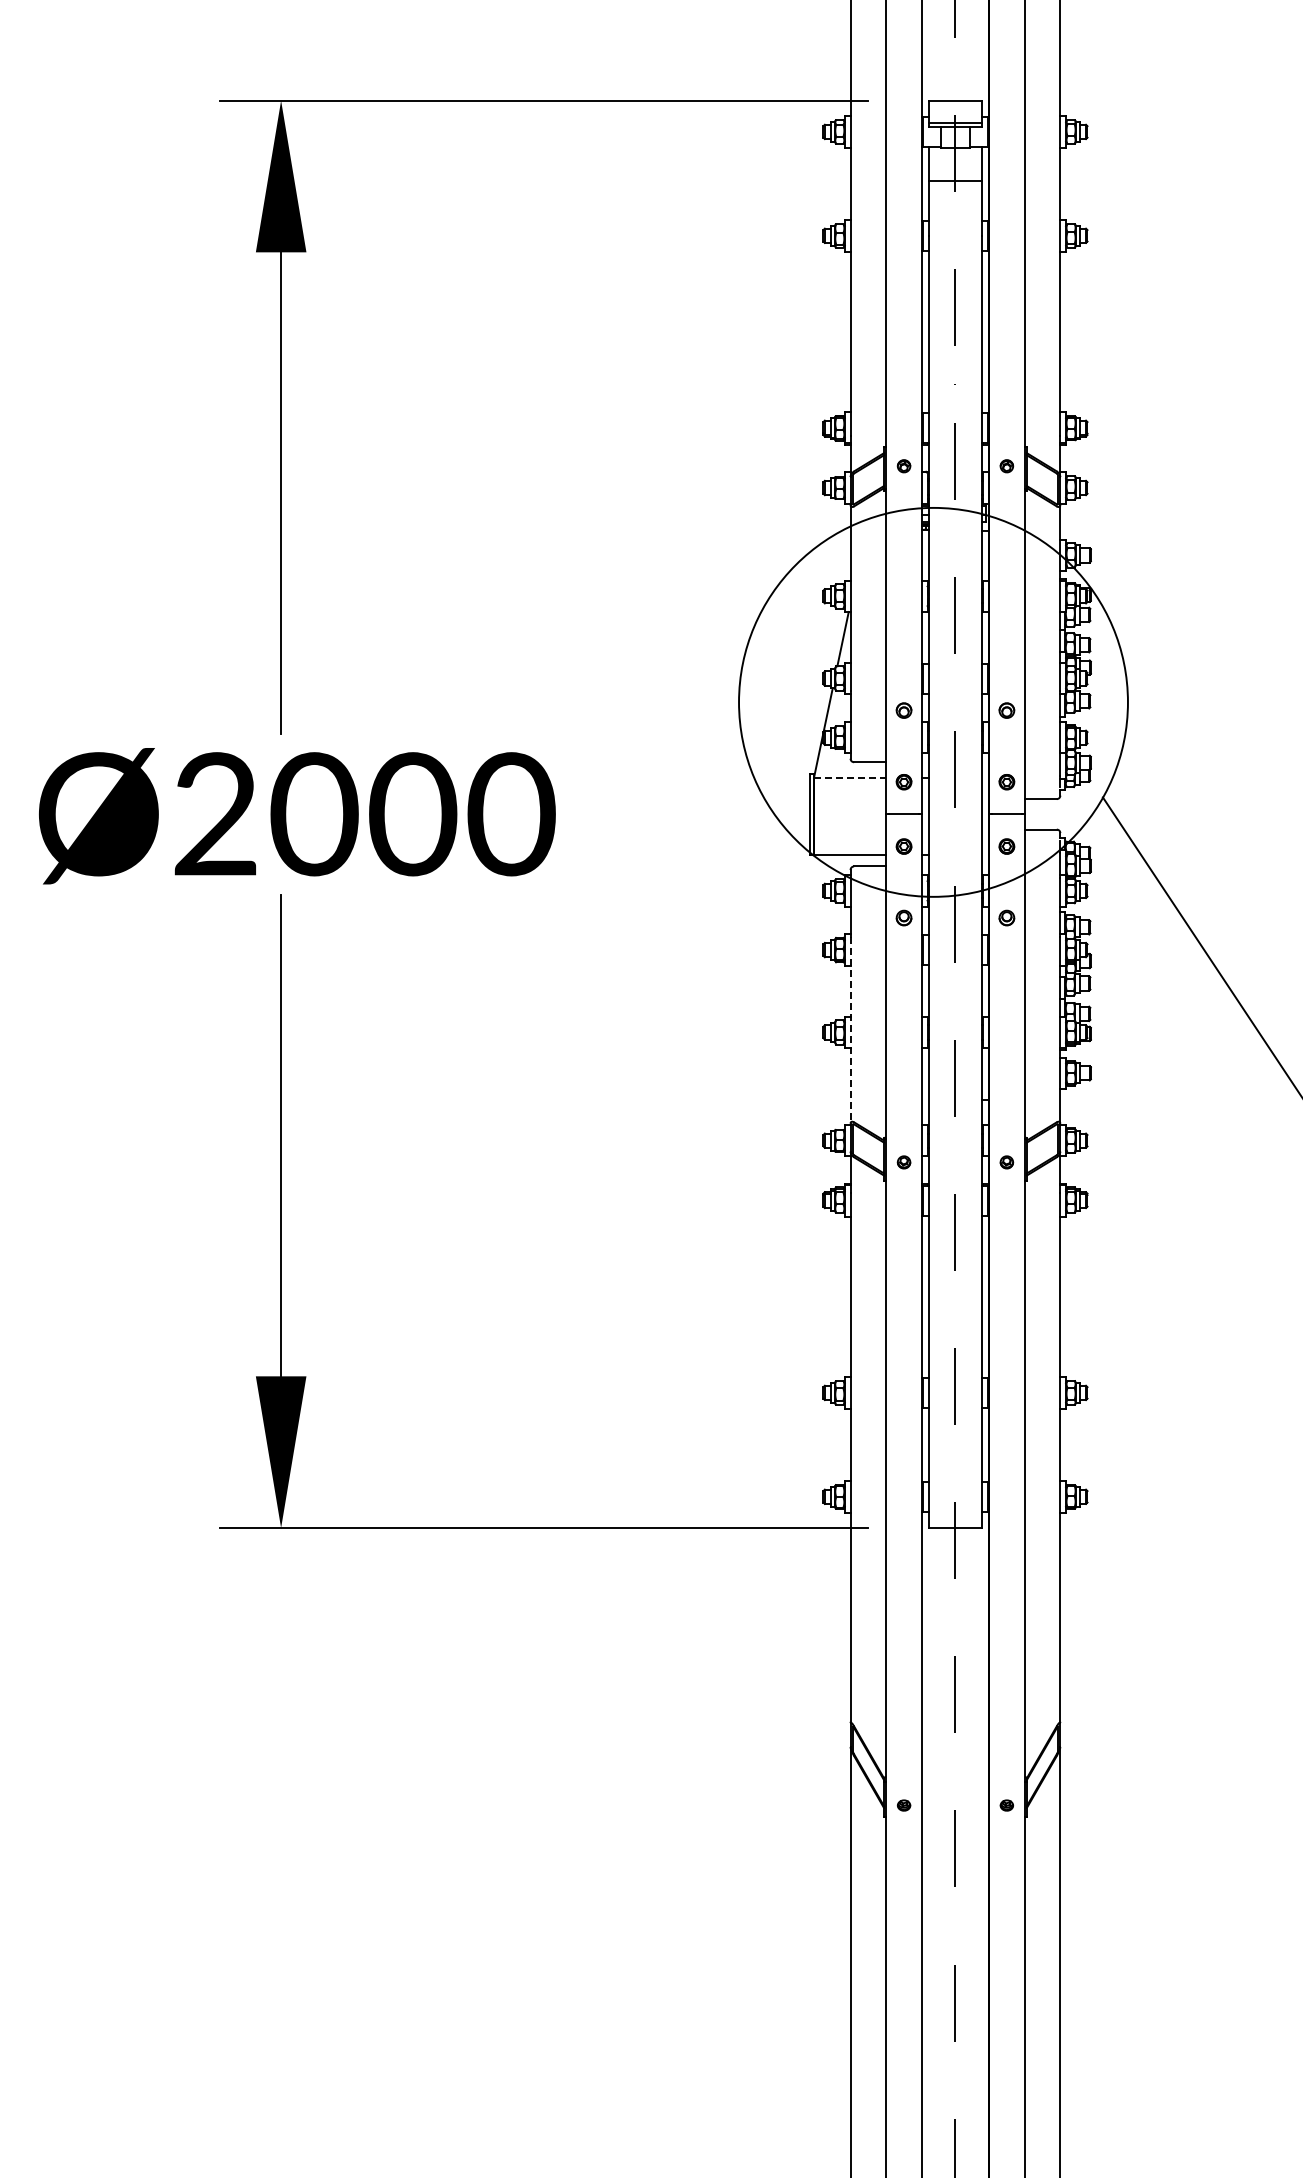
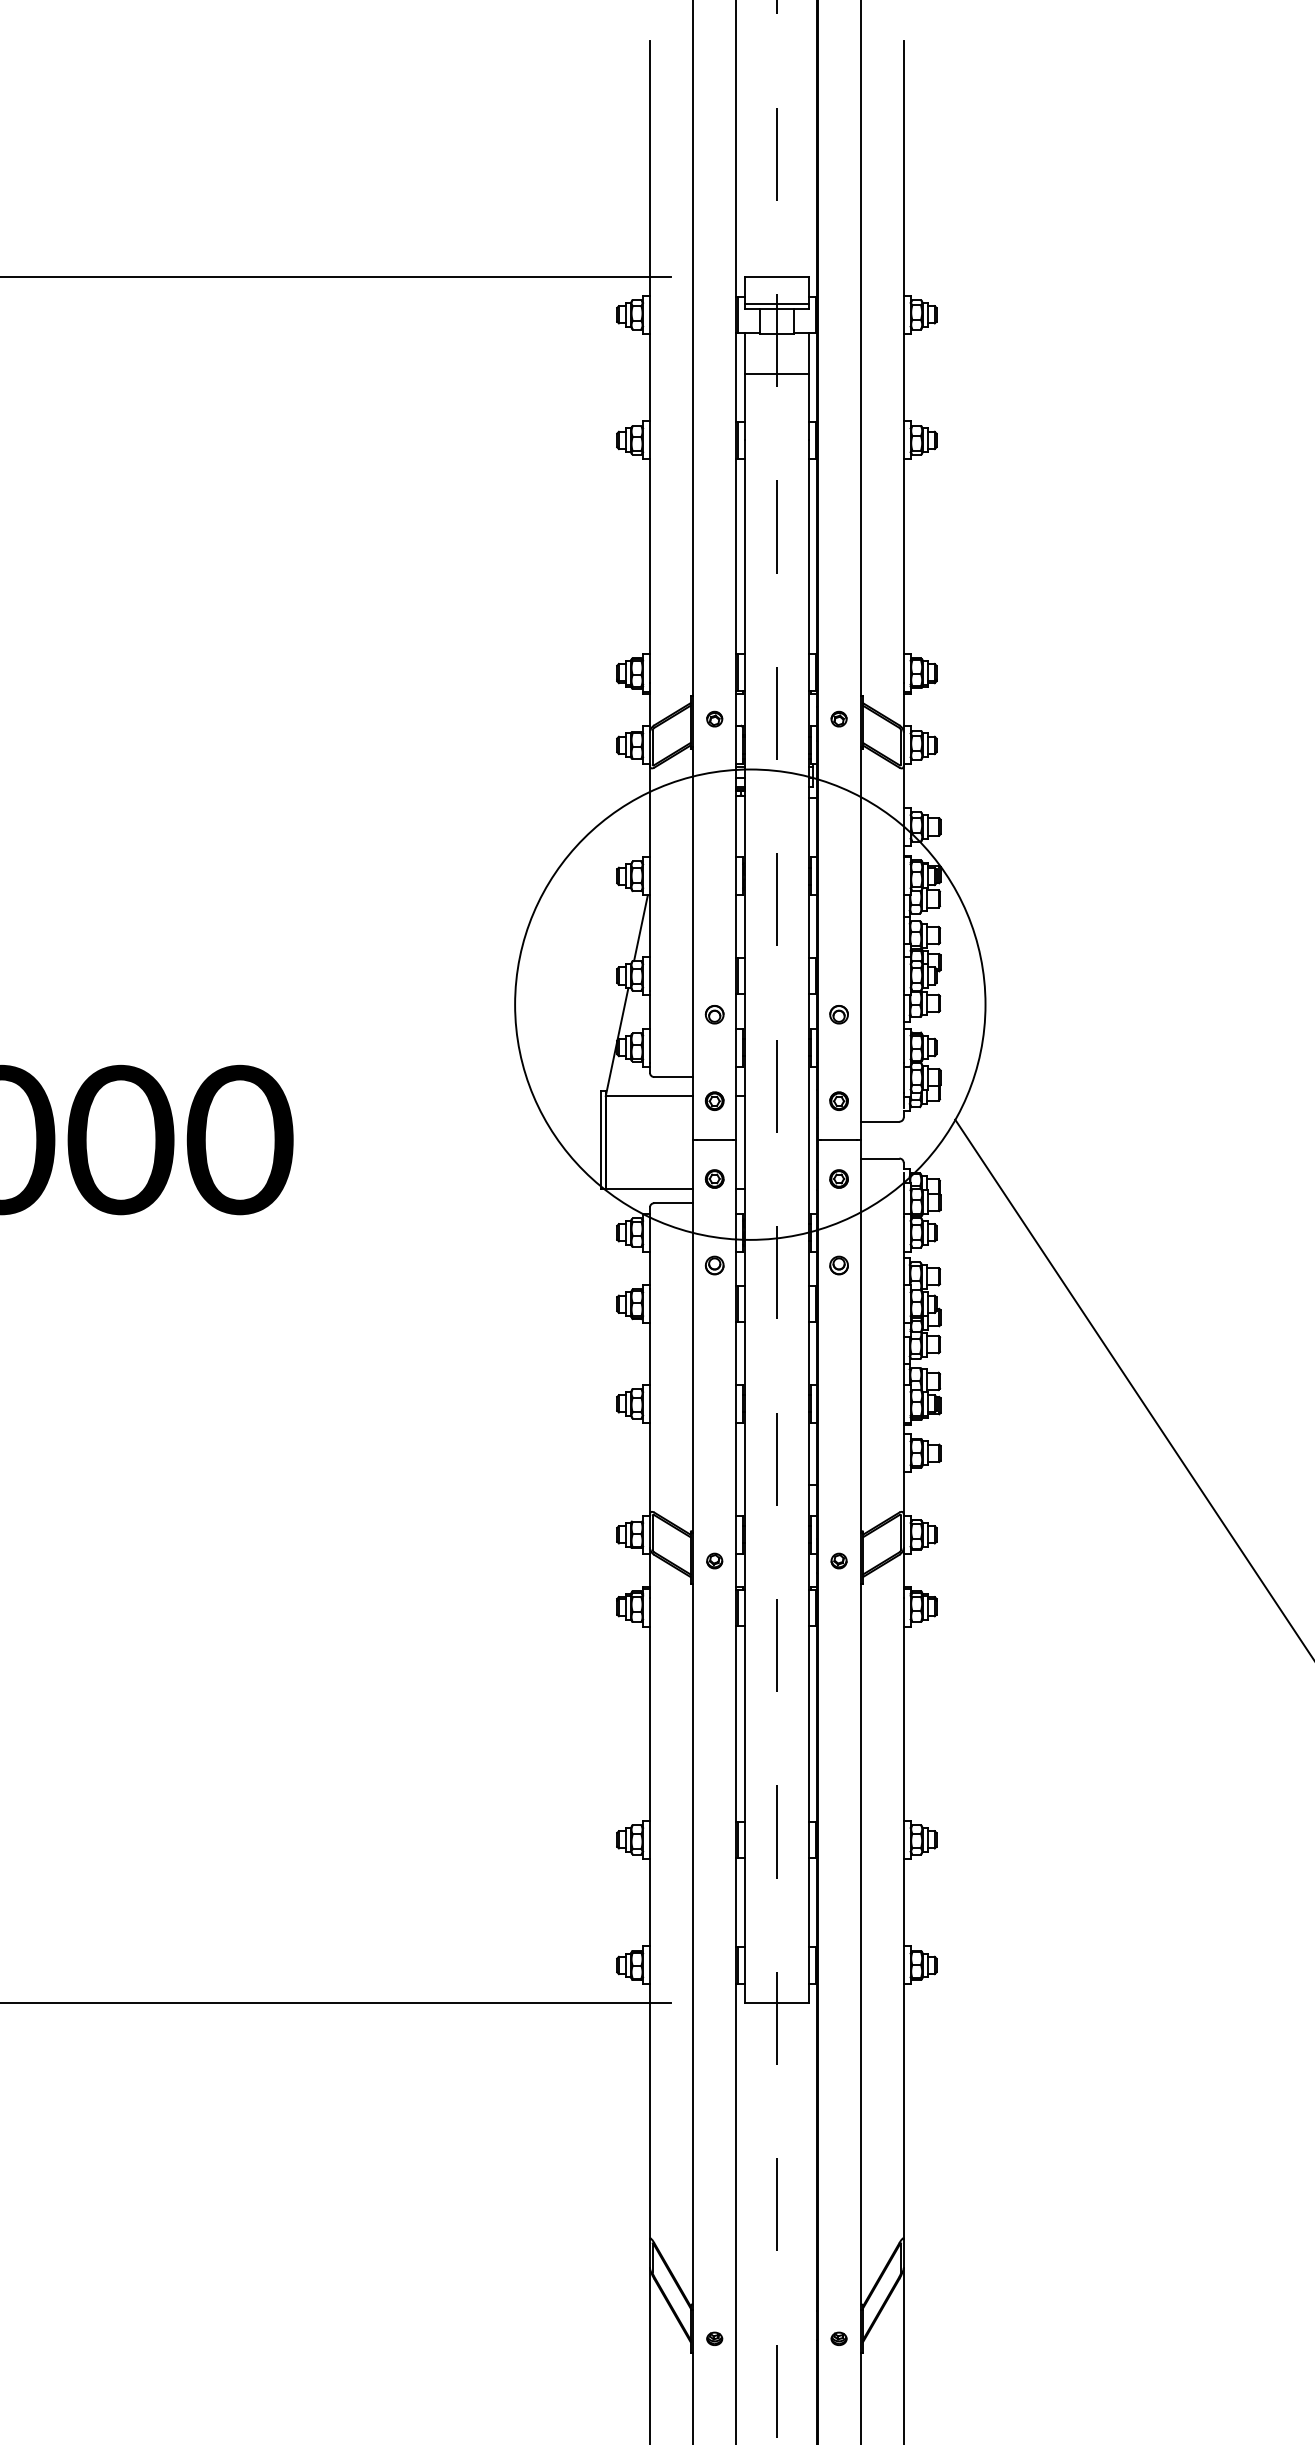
line: (850, 777) -> (649, 1095), dashed -> solid
line: (850, 1031) -> (649, 1402), dashed -> solid

